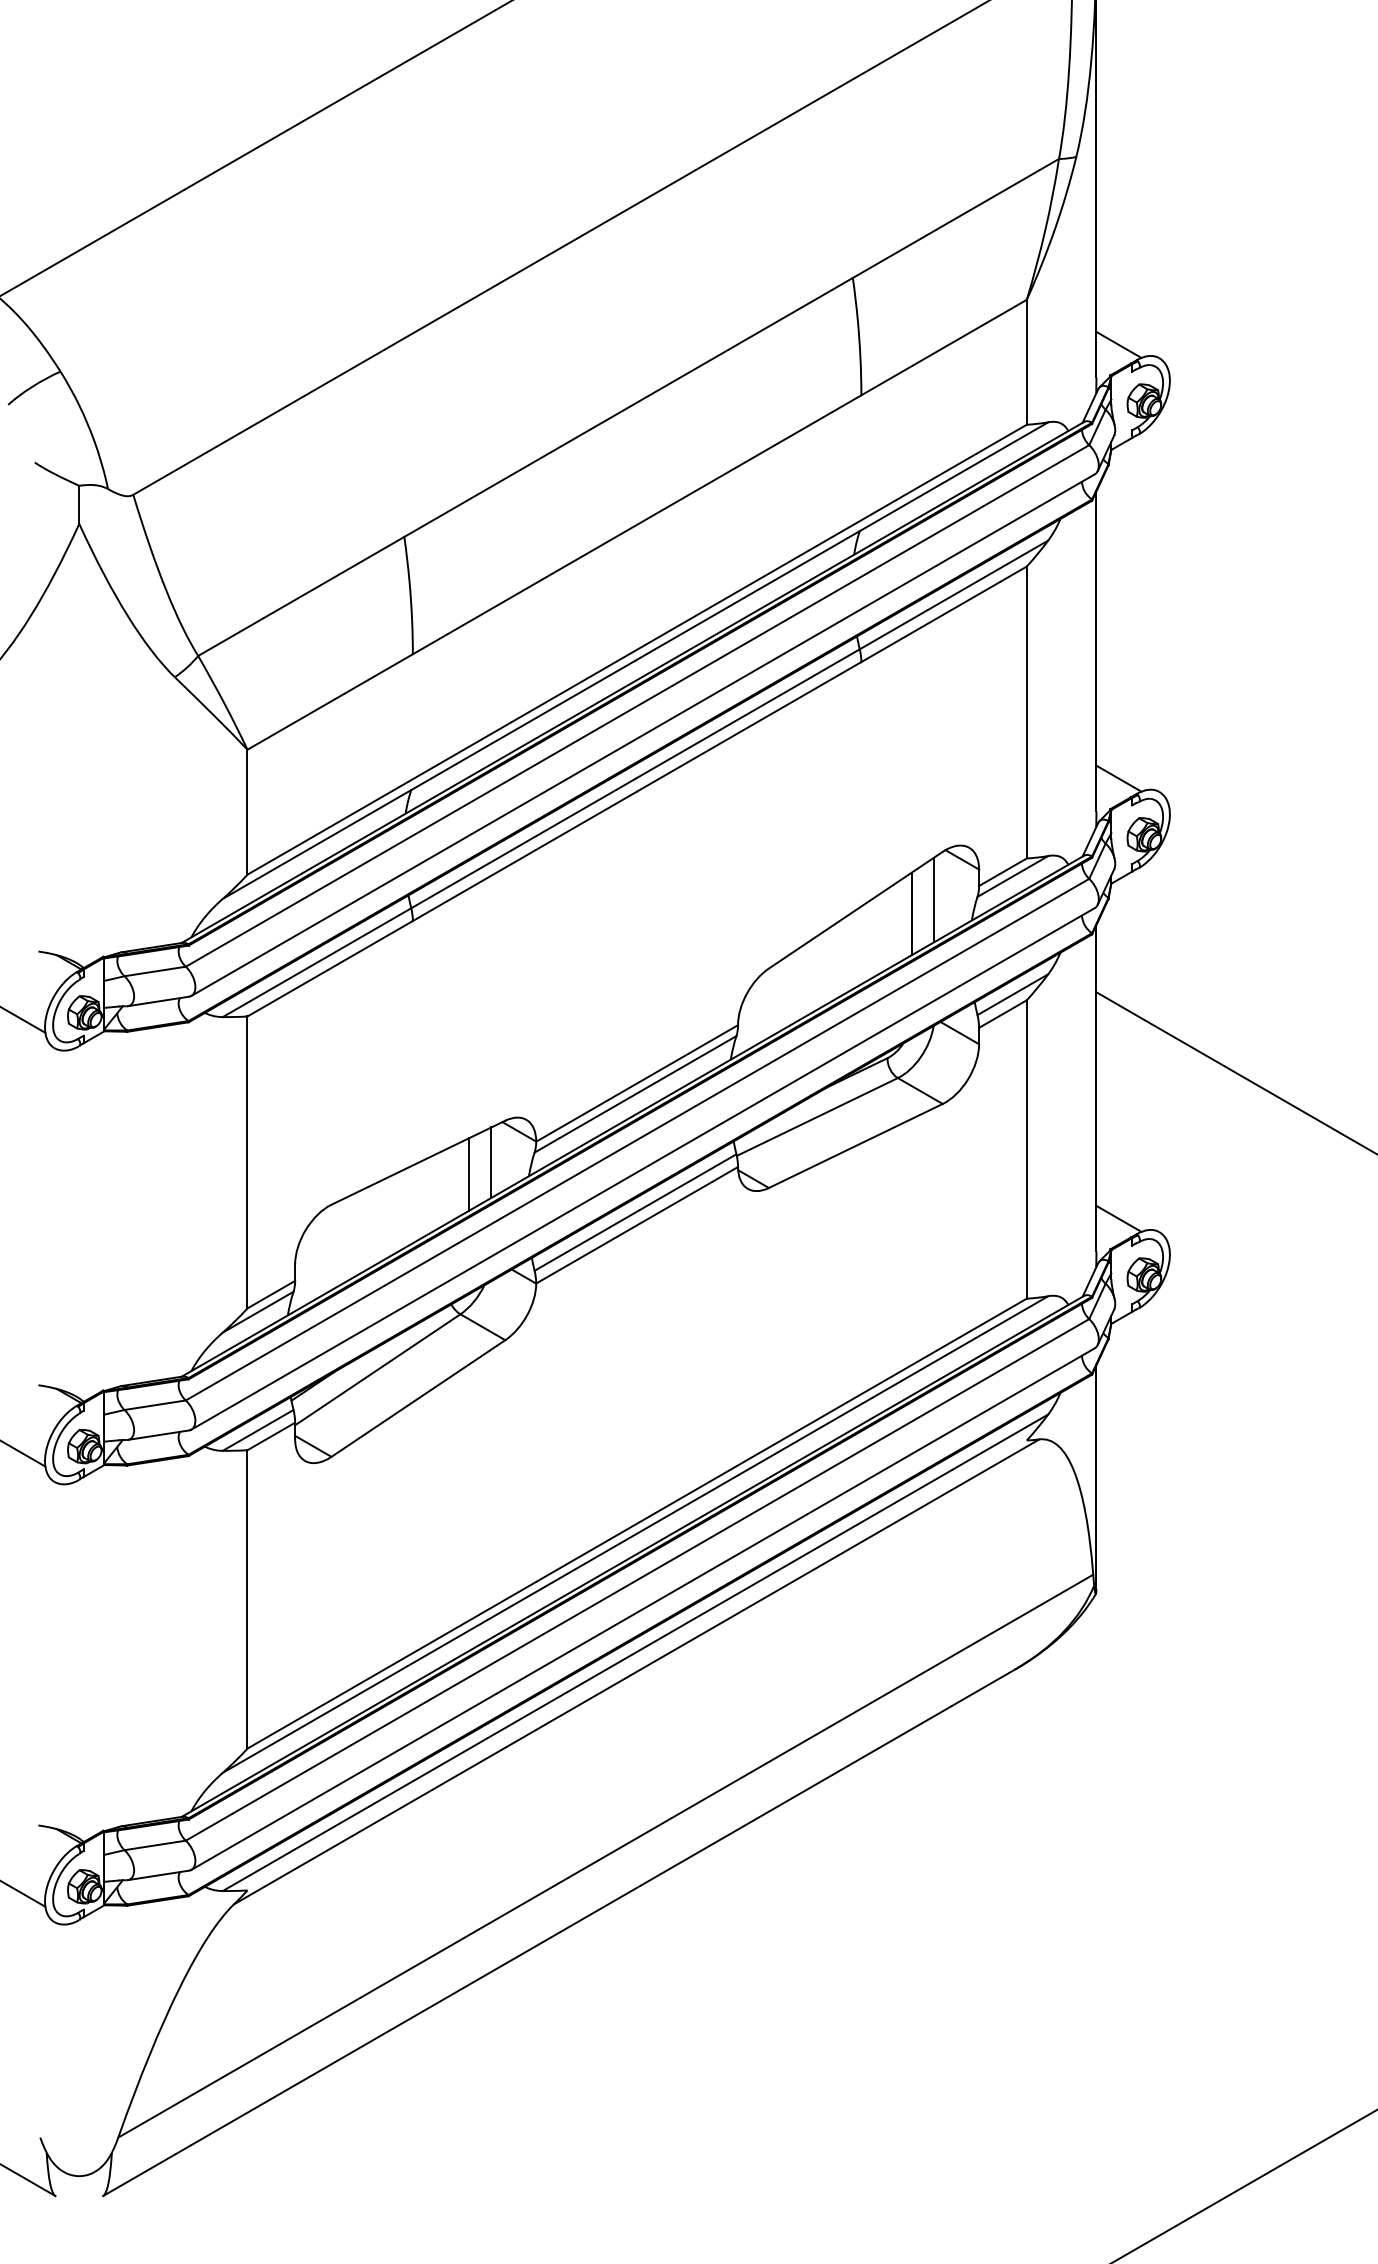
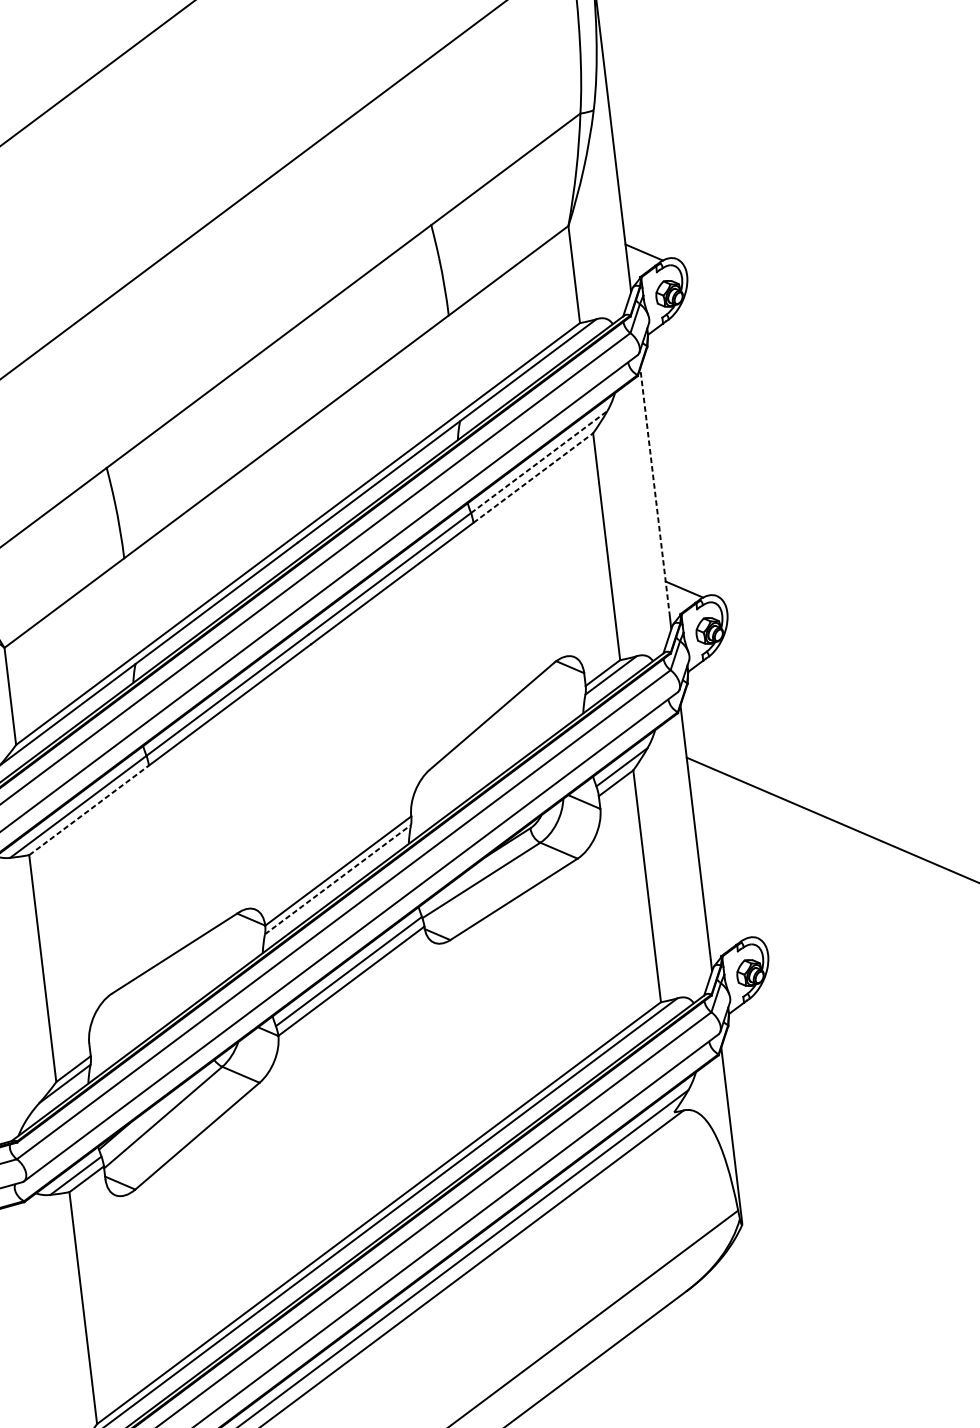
line: (954, 594) -> (539, 461), solid -> dashed
line: (944, 614) -> (533, 478), solid -> dashed
line: (1096, 651) -> (655, 492), solid -> dashed
line: (934, 899) -> (552, 700), removed
line: (911, 913) -> (535, 713), removed
line: (330, 968) -> (89, 810), solid -> dashed
line: (635, 1094) -> (338, 879), solid -> dashed
line: (491, 1162) -> (232, 945), removed
line: (468, 1174) -> (215, 957), removed
line: (1118, 1218) -> (724, 931), removed

